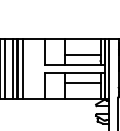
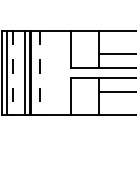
line: (5, 69) -> (14, 73), solid -> dashed
line: (23, 69) -> (39, 73), solid -> dashed

